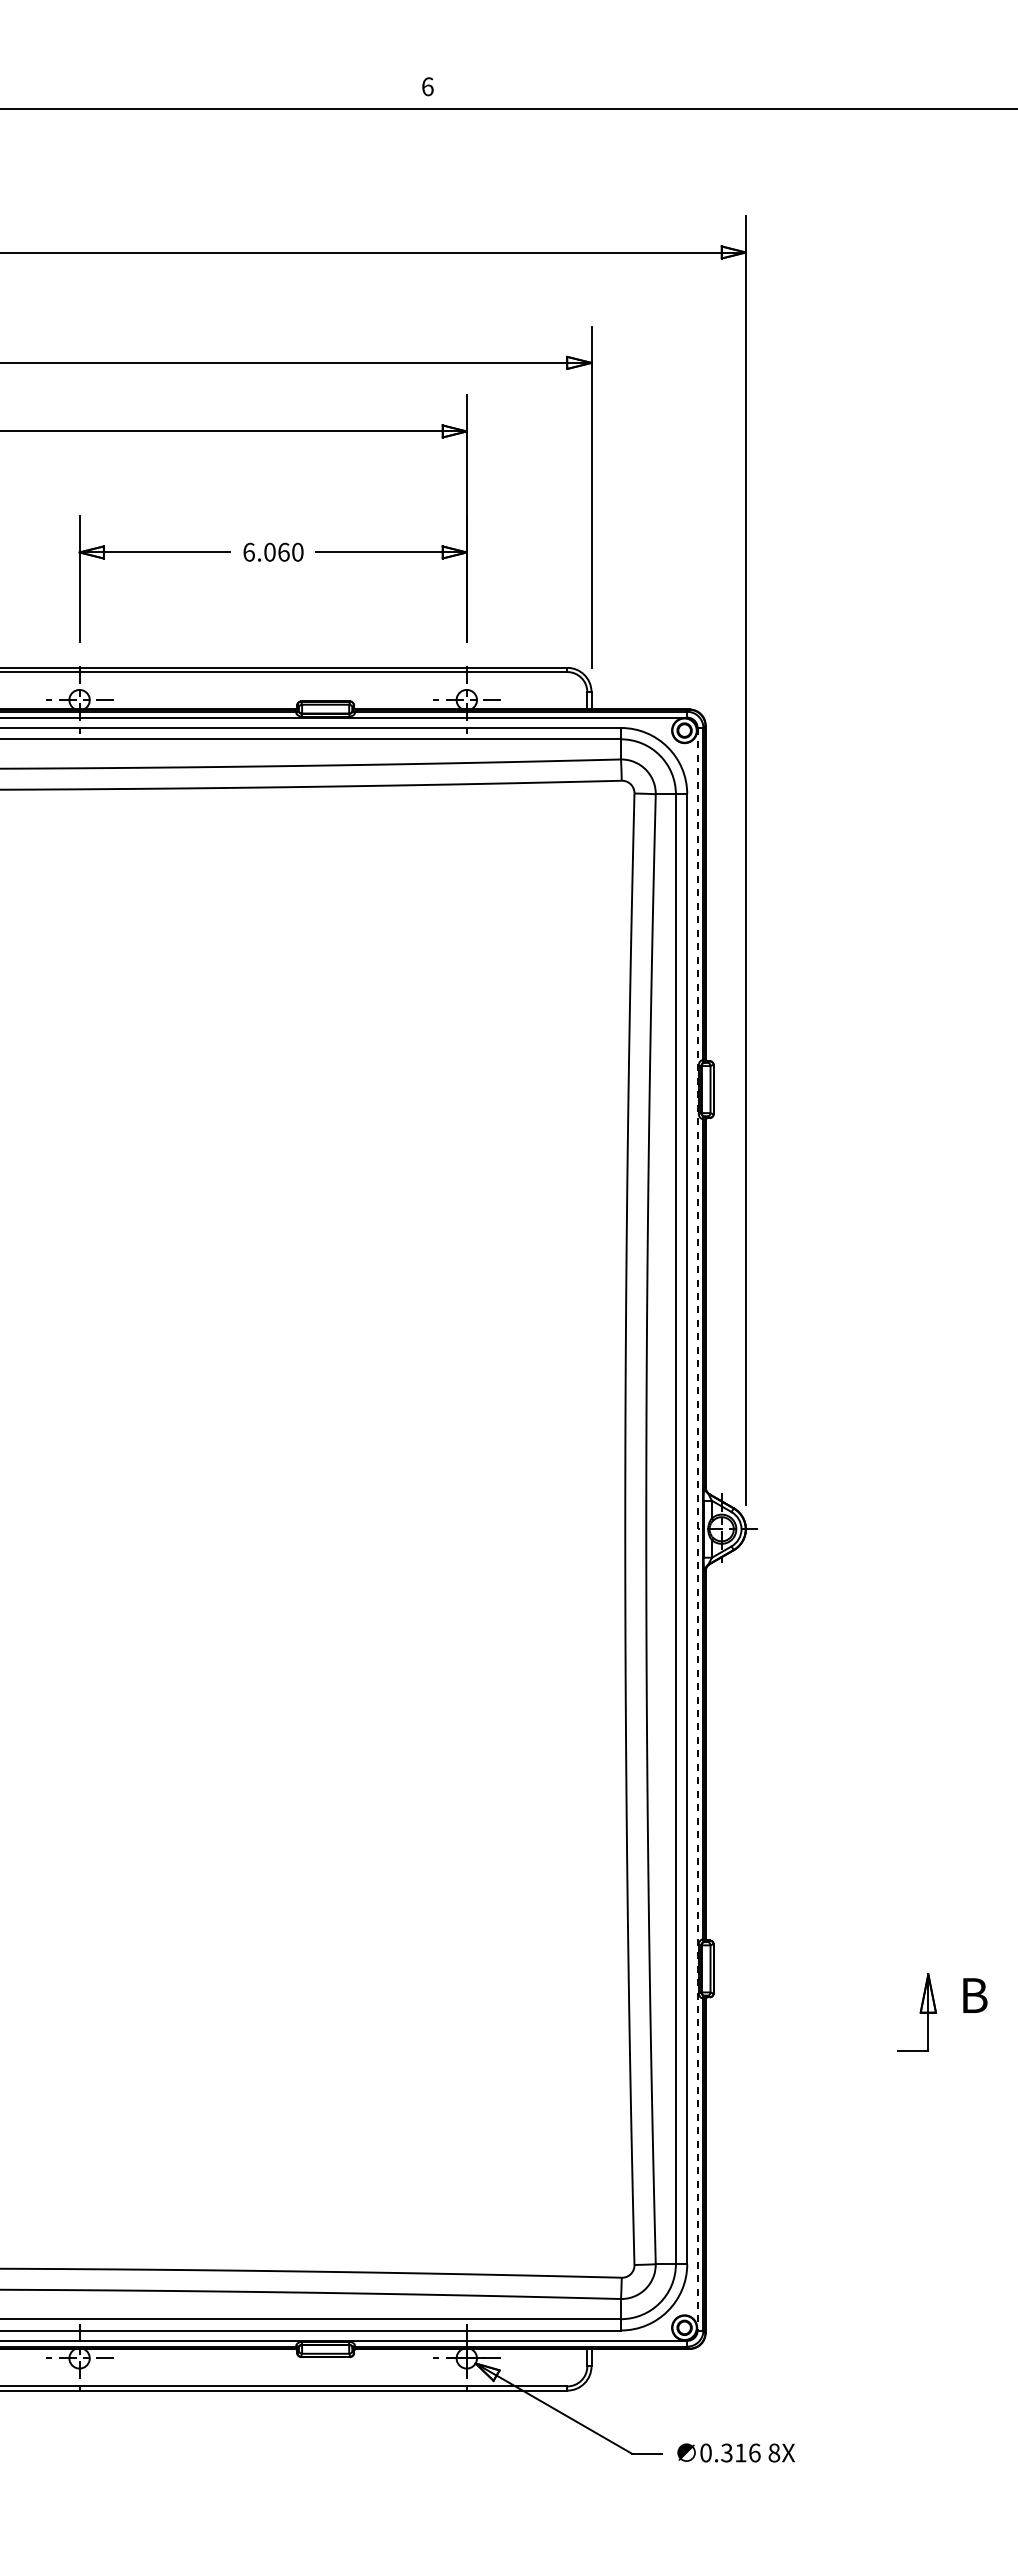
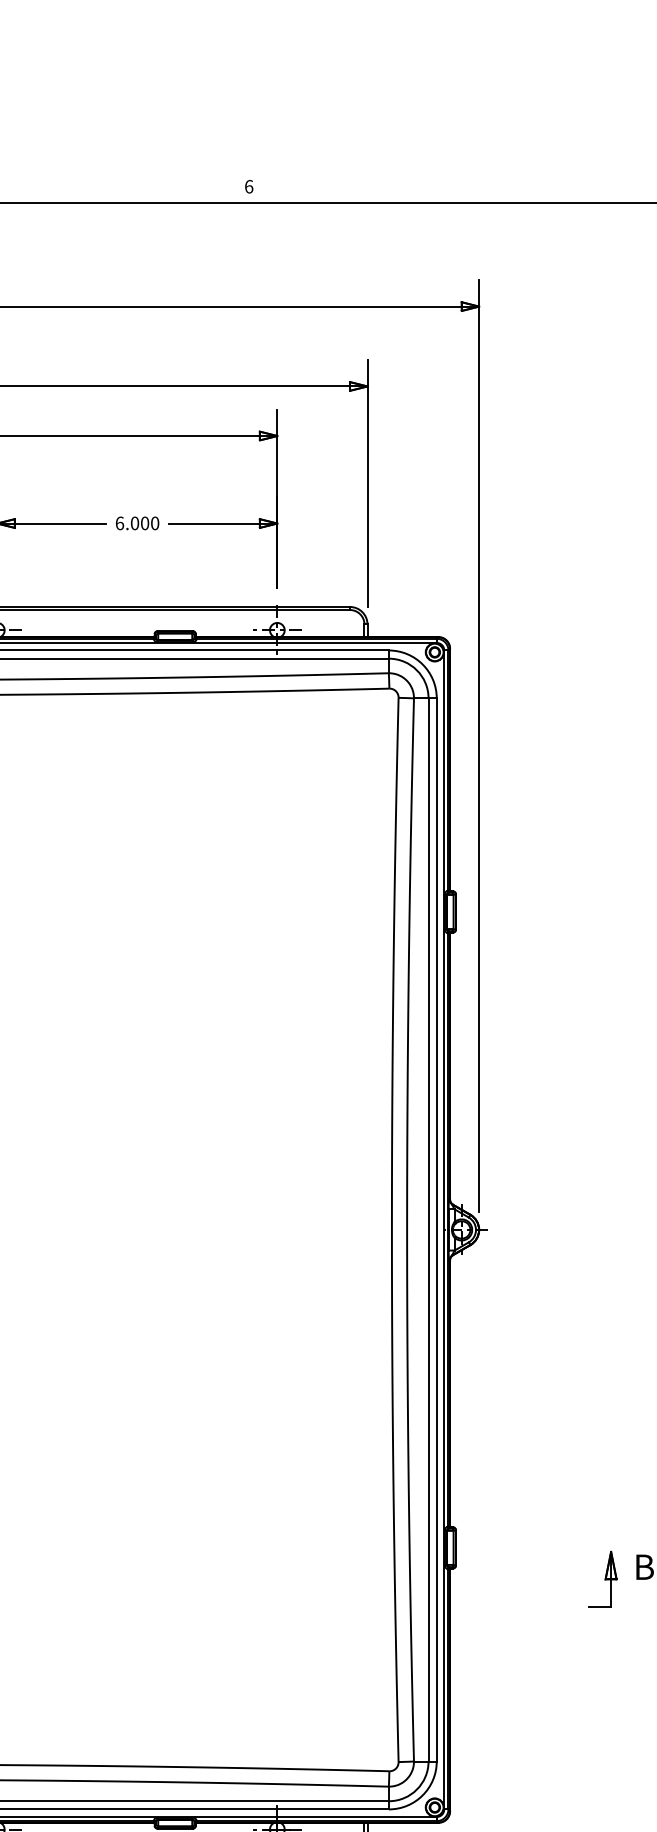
text: (283, 551) -> (144, 522), 6.060 -> 6.000
line: (697, 1529) -> (444, 1230), dashed -> solid

